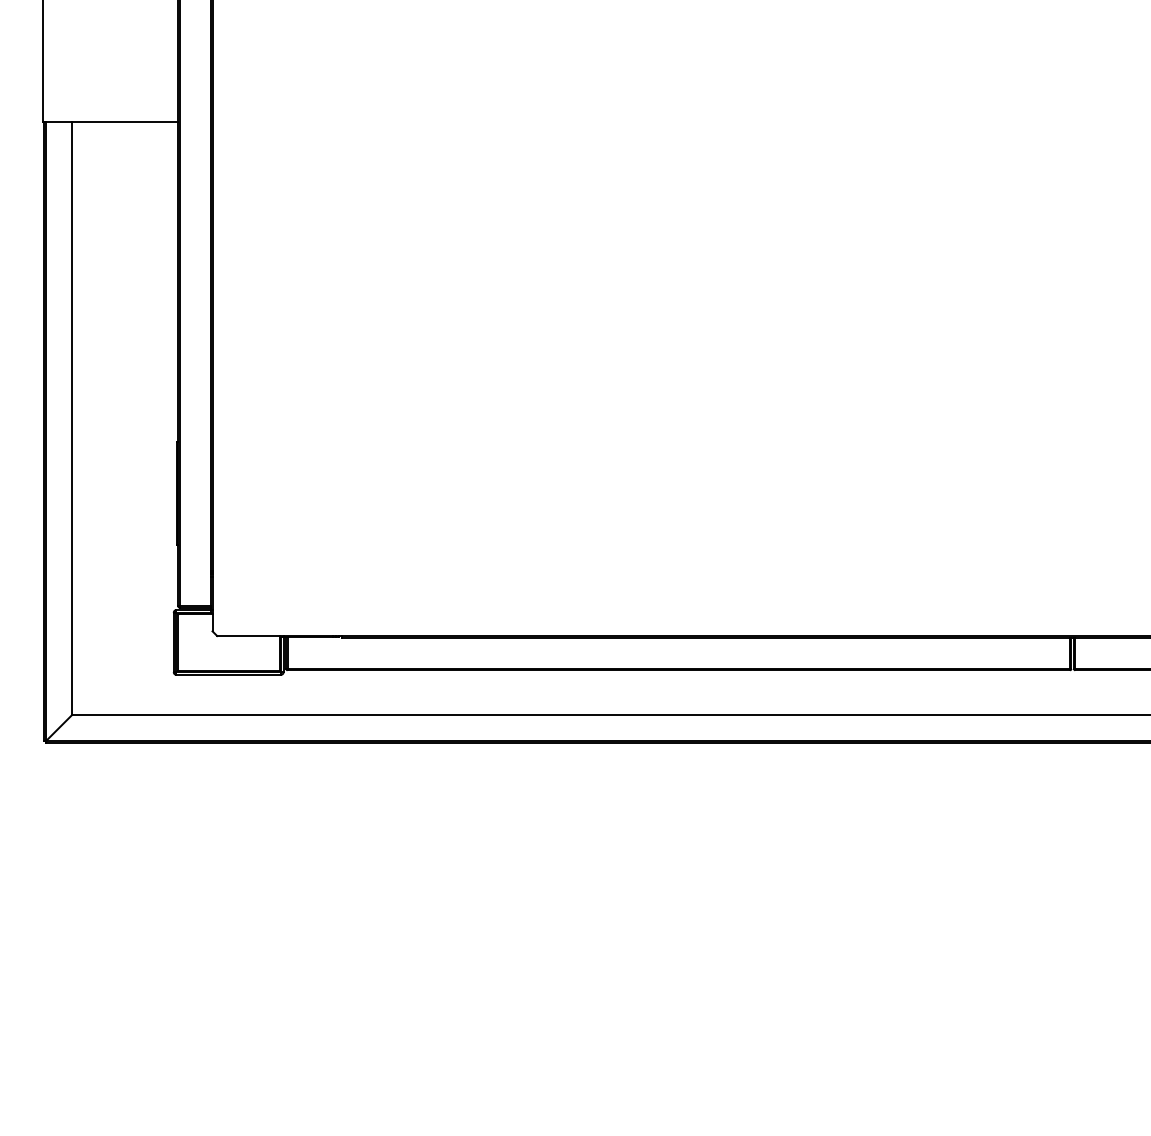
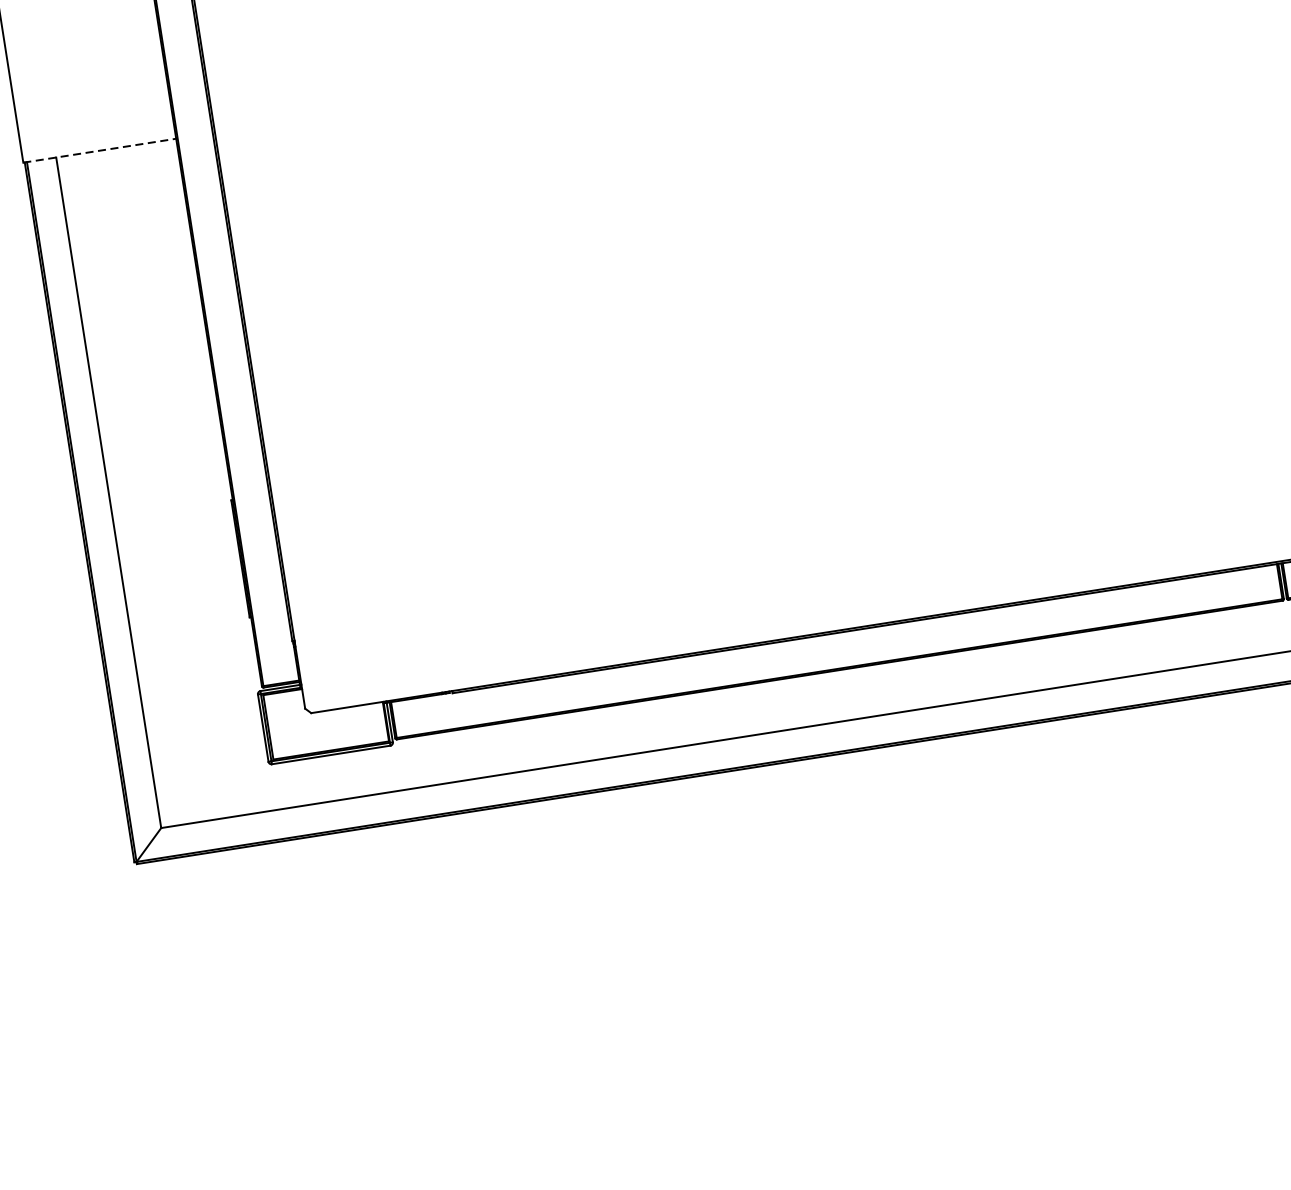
line: (110, 122) -> (99, 150), solid -> dashed

